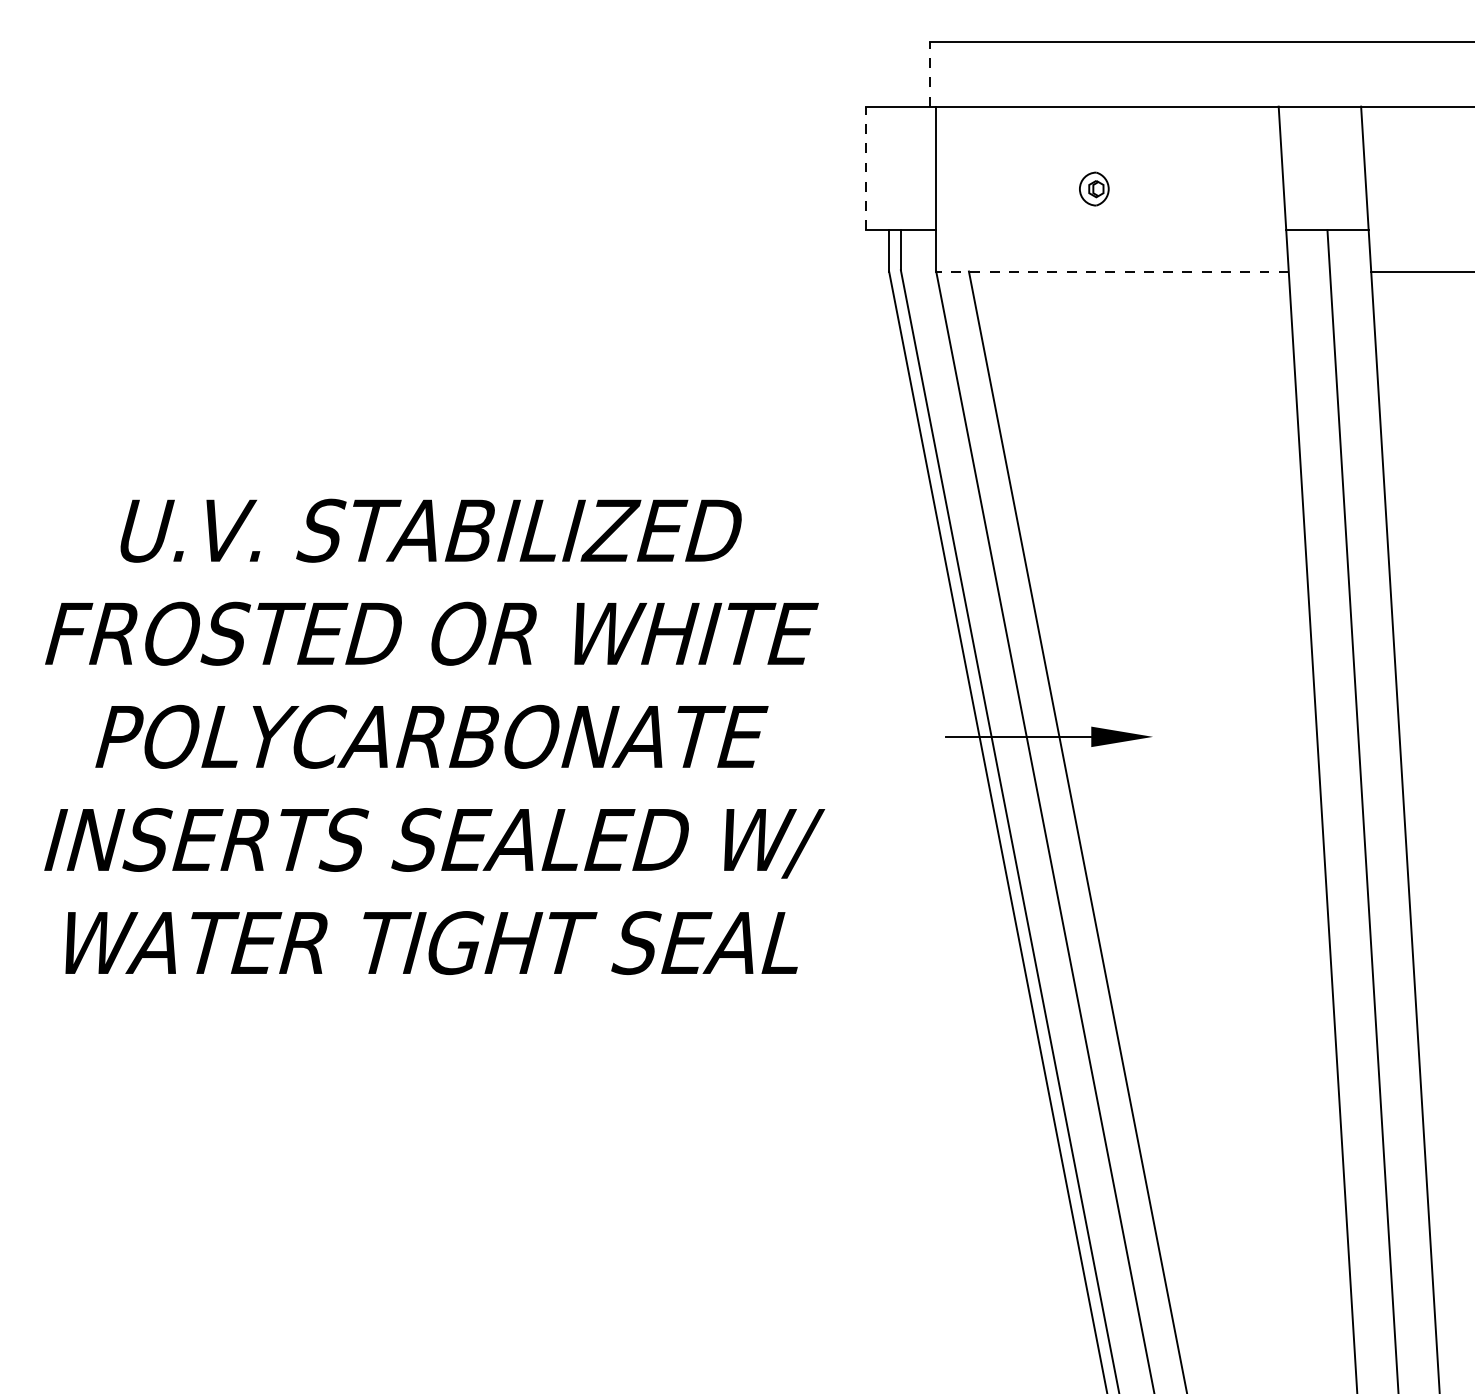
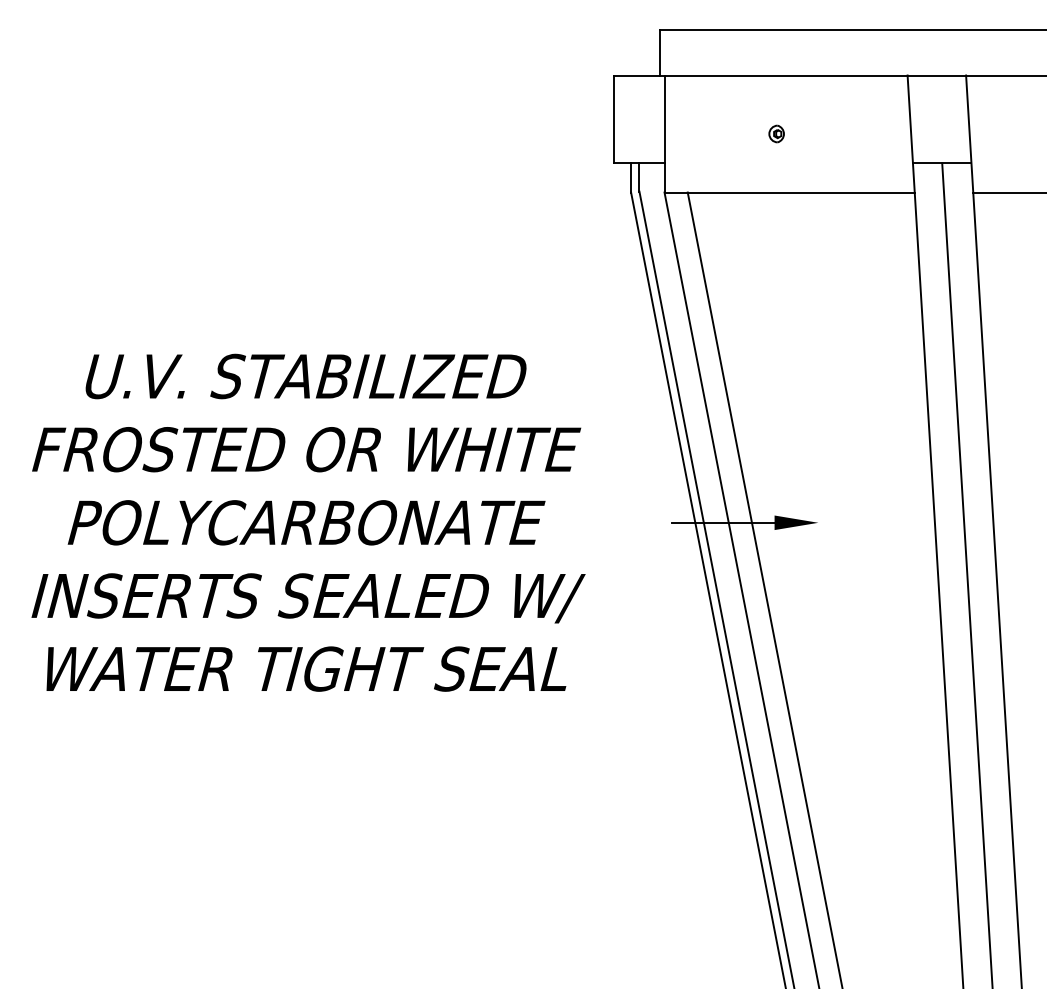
line: (930, 74) -> (660, 52), dashed -> solid
line: (865, 168) -> (614, 119), dashed -> solid
part: (1093, 188) -> (776, 133), size x0.71
line: (1112, 271) -> (789, 192), dashed -> solid

